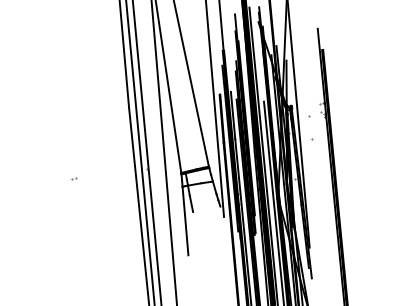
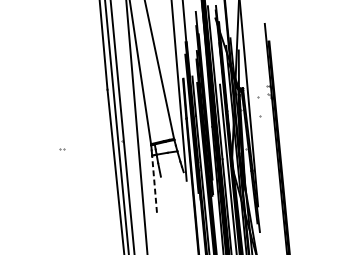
line: (185, 220) -> (154, 183), solid -> dashed

